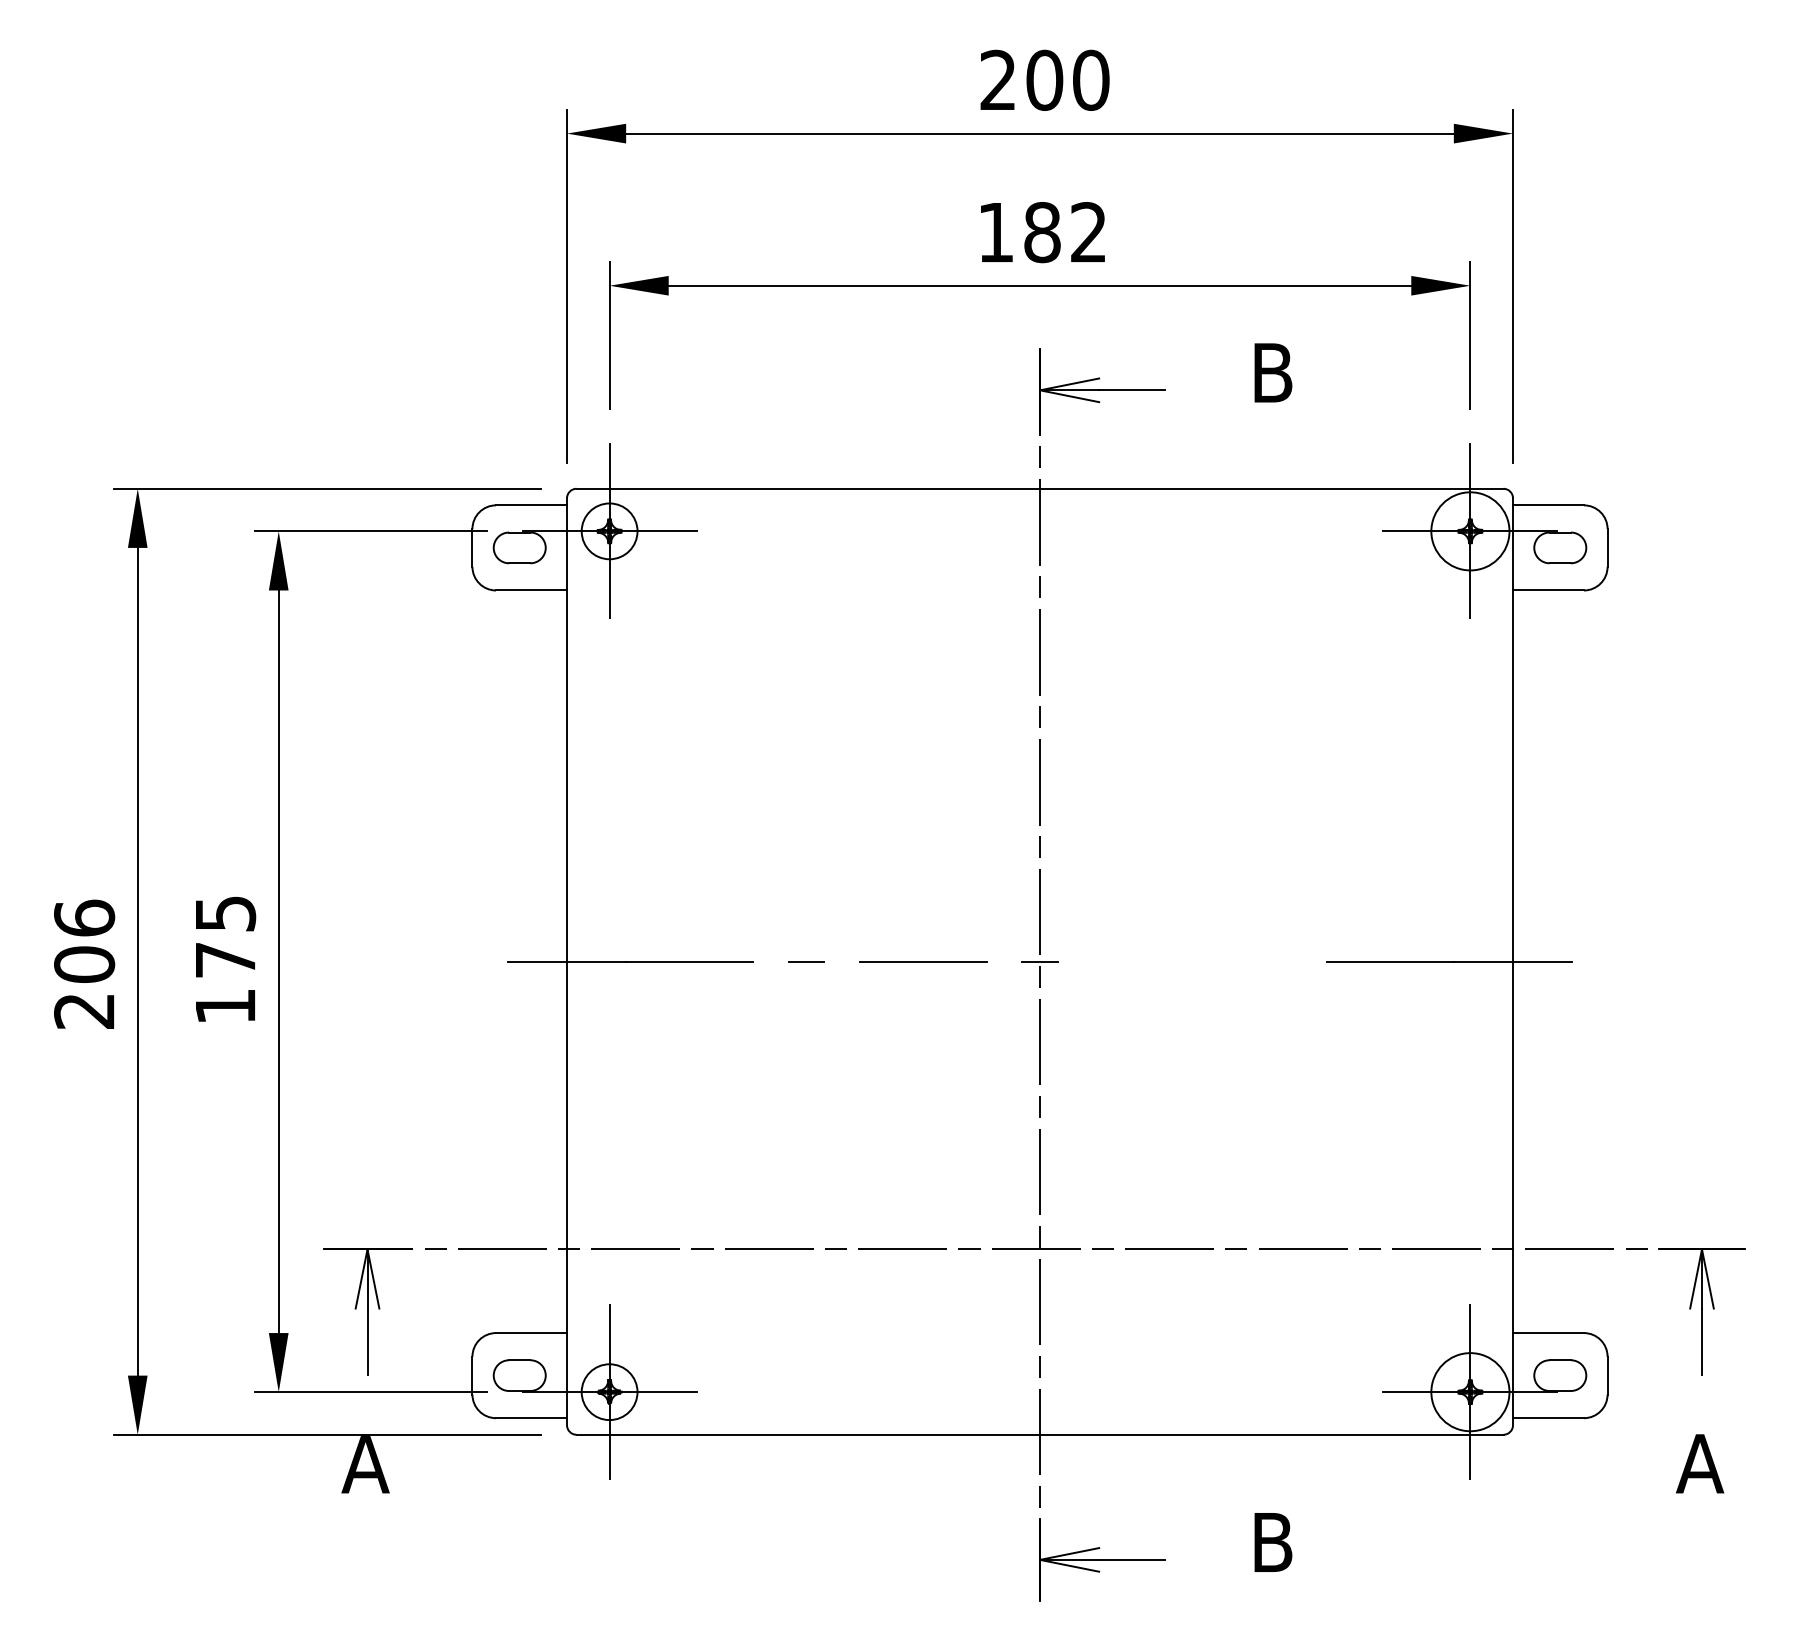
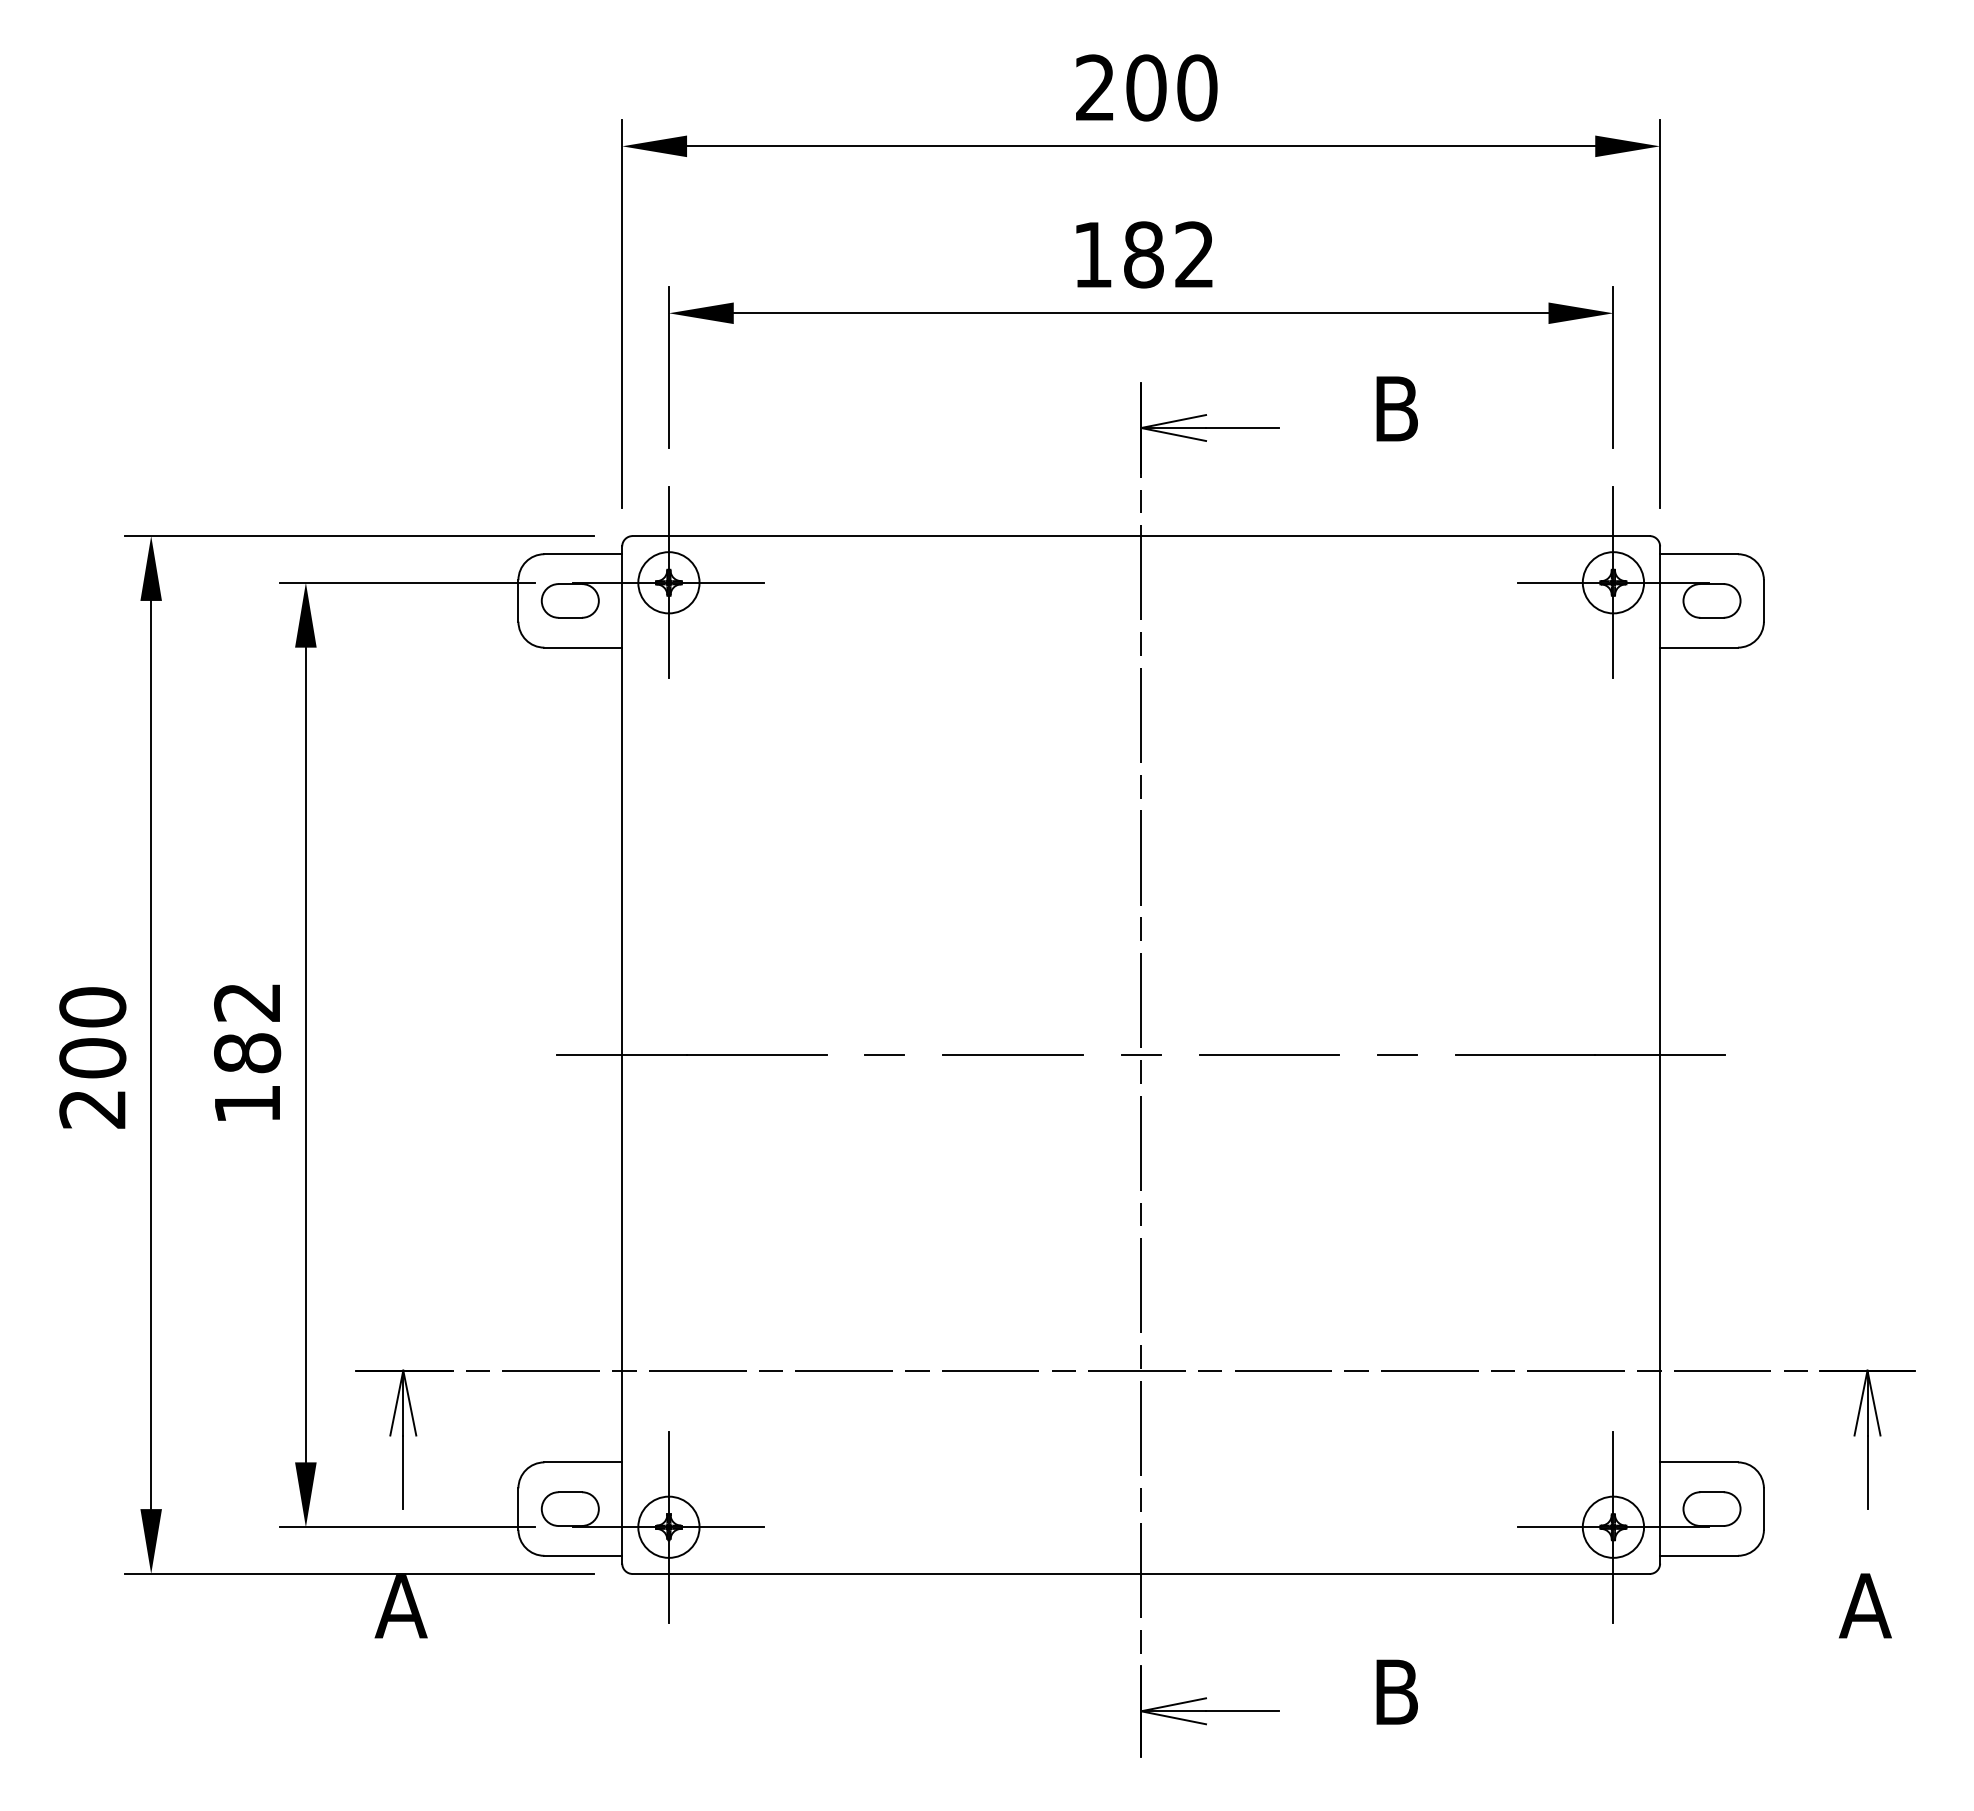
circle: (1470, 531) -> (1613, 582), size x0.71
text: (84, 917) -> (92, 1006), 206 -> 200
text: (225, 937) -> (247, 1028), 175 -> 182
line: (1156, 962) -> (1269, 1055), added
line: (1272, 962) -> (1396, 1055), added
circle: (1470, 1391) -> (1613, 1526), size x0.71

